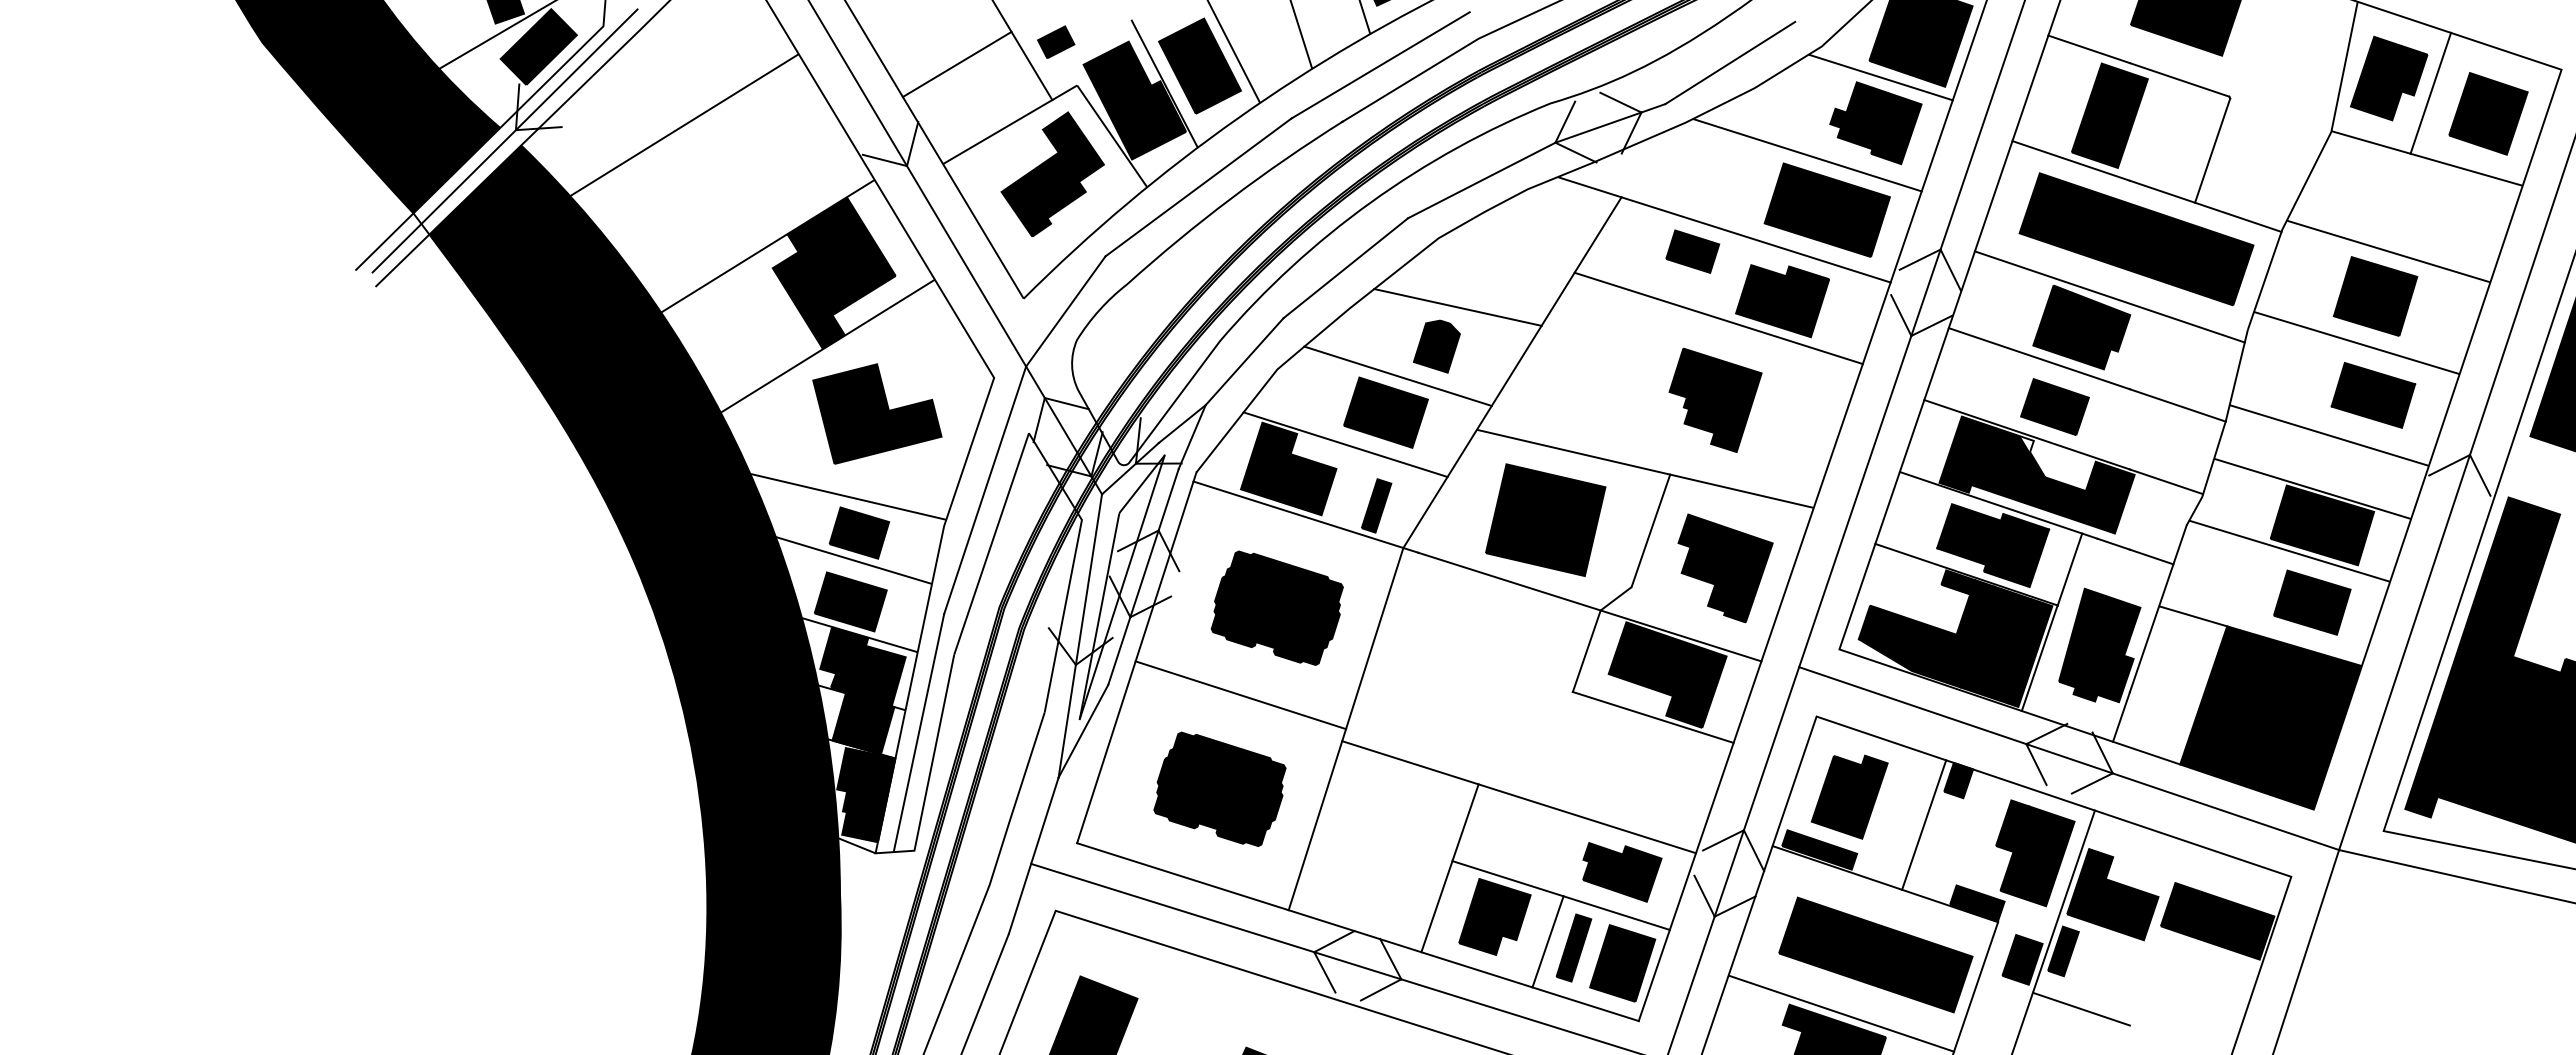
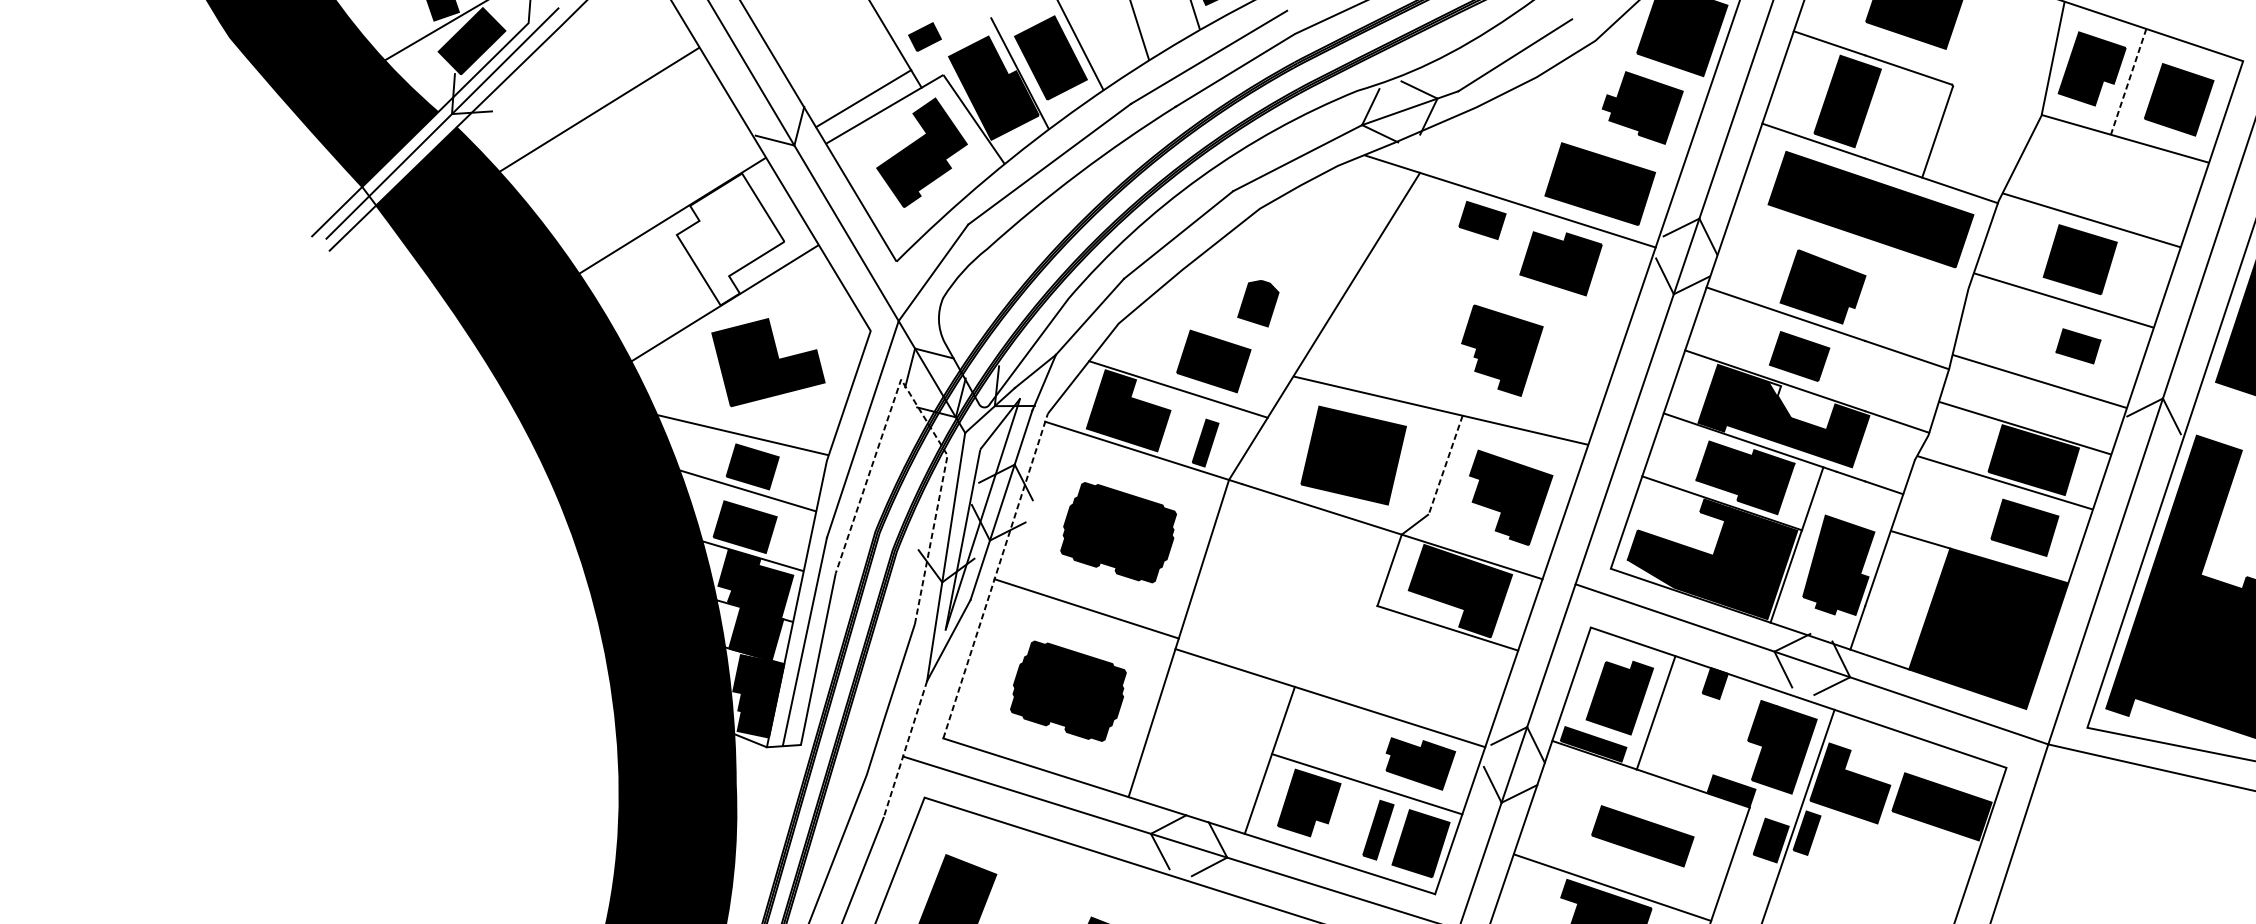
line: (956, 64) -> (863, 98), moved
line: (1880, 77) -> (1646, 67), removed
line: (2430, 93) -> (2128, 81), solid -> dashed
line: (1807, 155) -> (1582, 136), removed
fill: (833, 273) -> (730, 239), removed
line: (2109, 296) -> (1847, 259), removed
line: (1457, 307) -> (1276, 269), removed
line: (1718, 318) -> (1504, 278), removed
line: (1397, 375) -> (1223, 328), removed
part: (2373, 395) -> (2078, 346), size x0.6
line: (1045, 460) -> (915, 403), solid -> dashed
line: (1650, 530) -> (1445, 464), solid -> dashed
line: (1136, 657) -> (995, 575), solid -> dashed
line: (1924, 824) -> (1656, 712), moved
line: (1033, 856) -> (905, 750), solid -> dashed
line: (1547, 941) -> (1355, 824), removed
part: (1875, 954) -> (1642, 835), size x0.6
line: (2080, 1008) -> (1821, 883), removed

